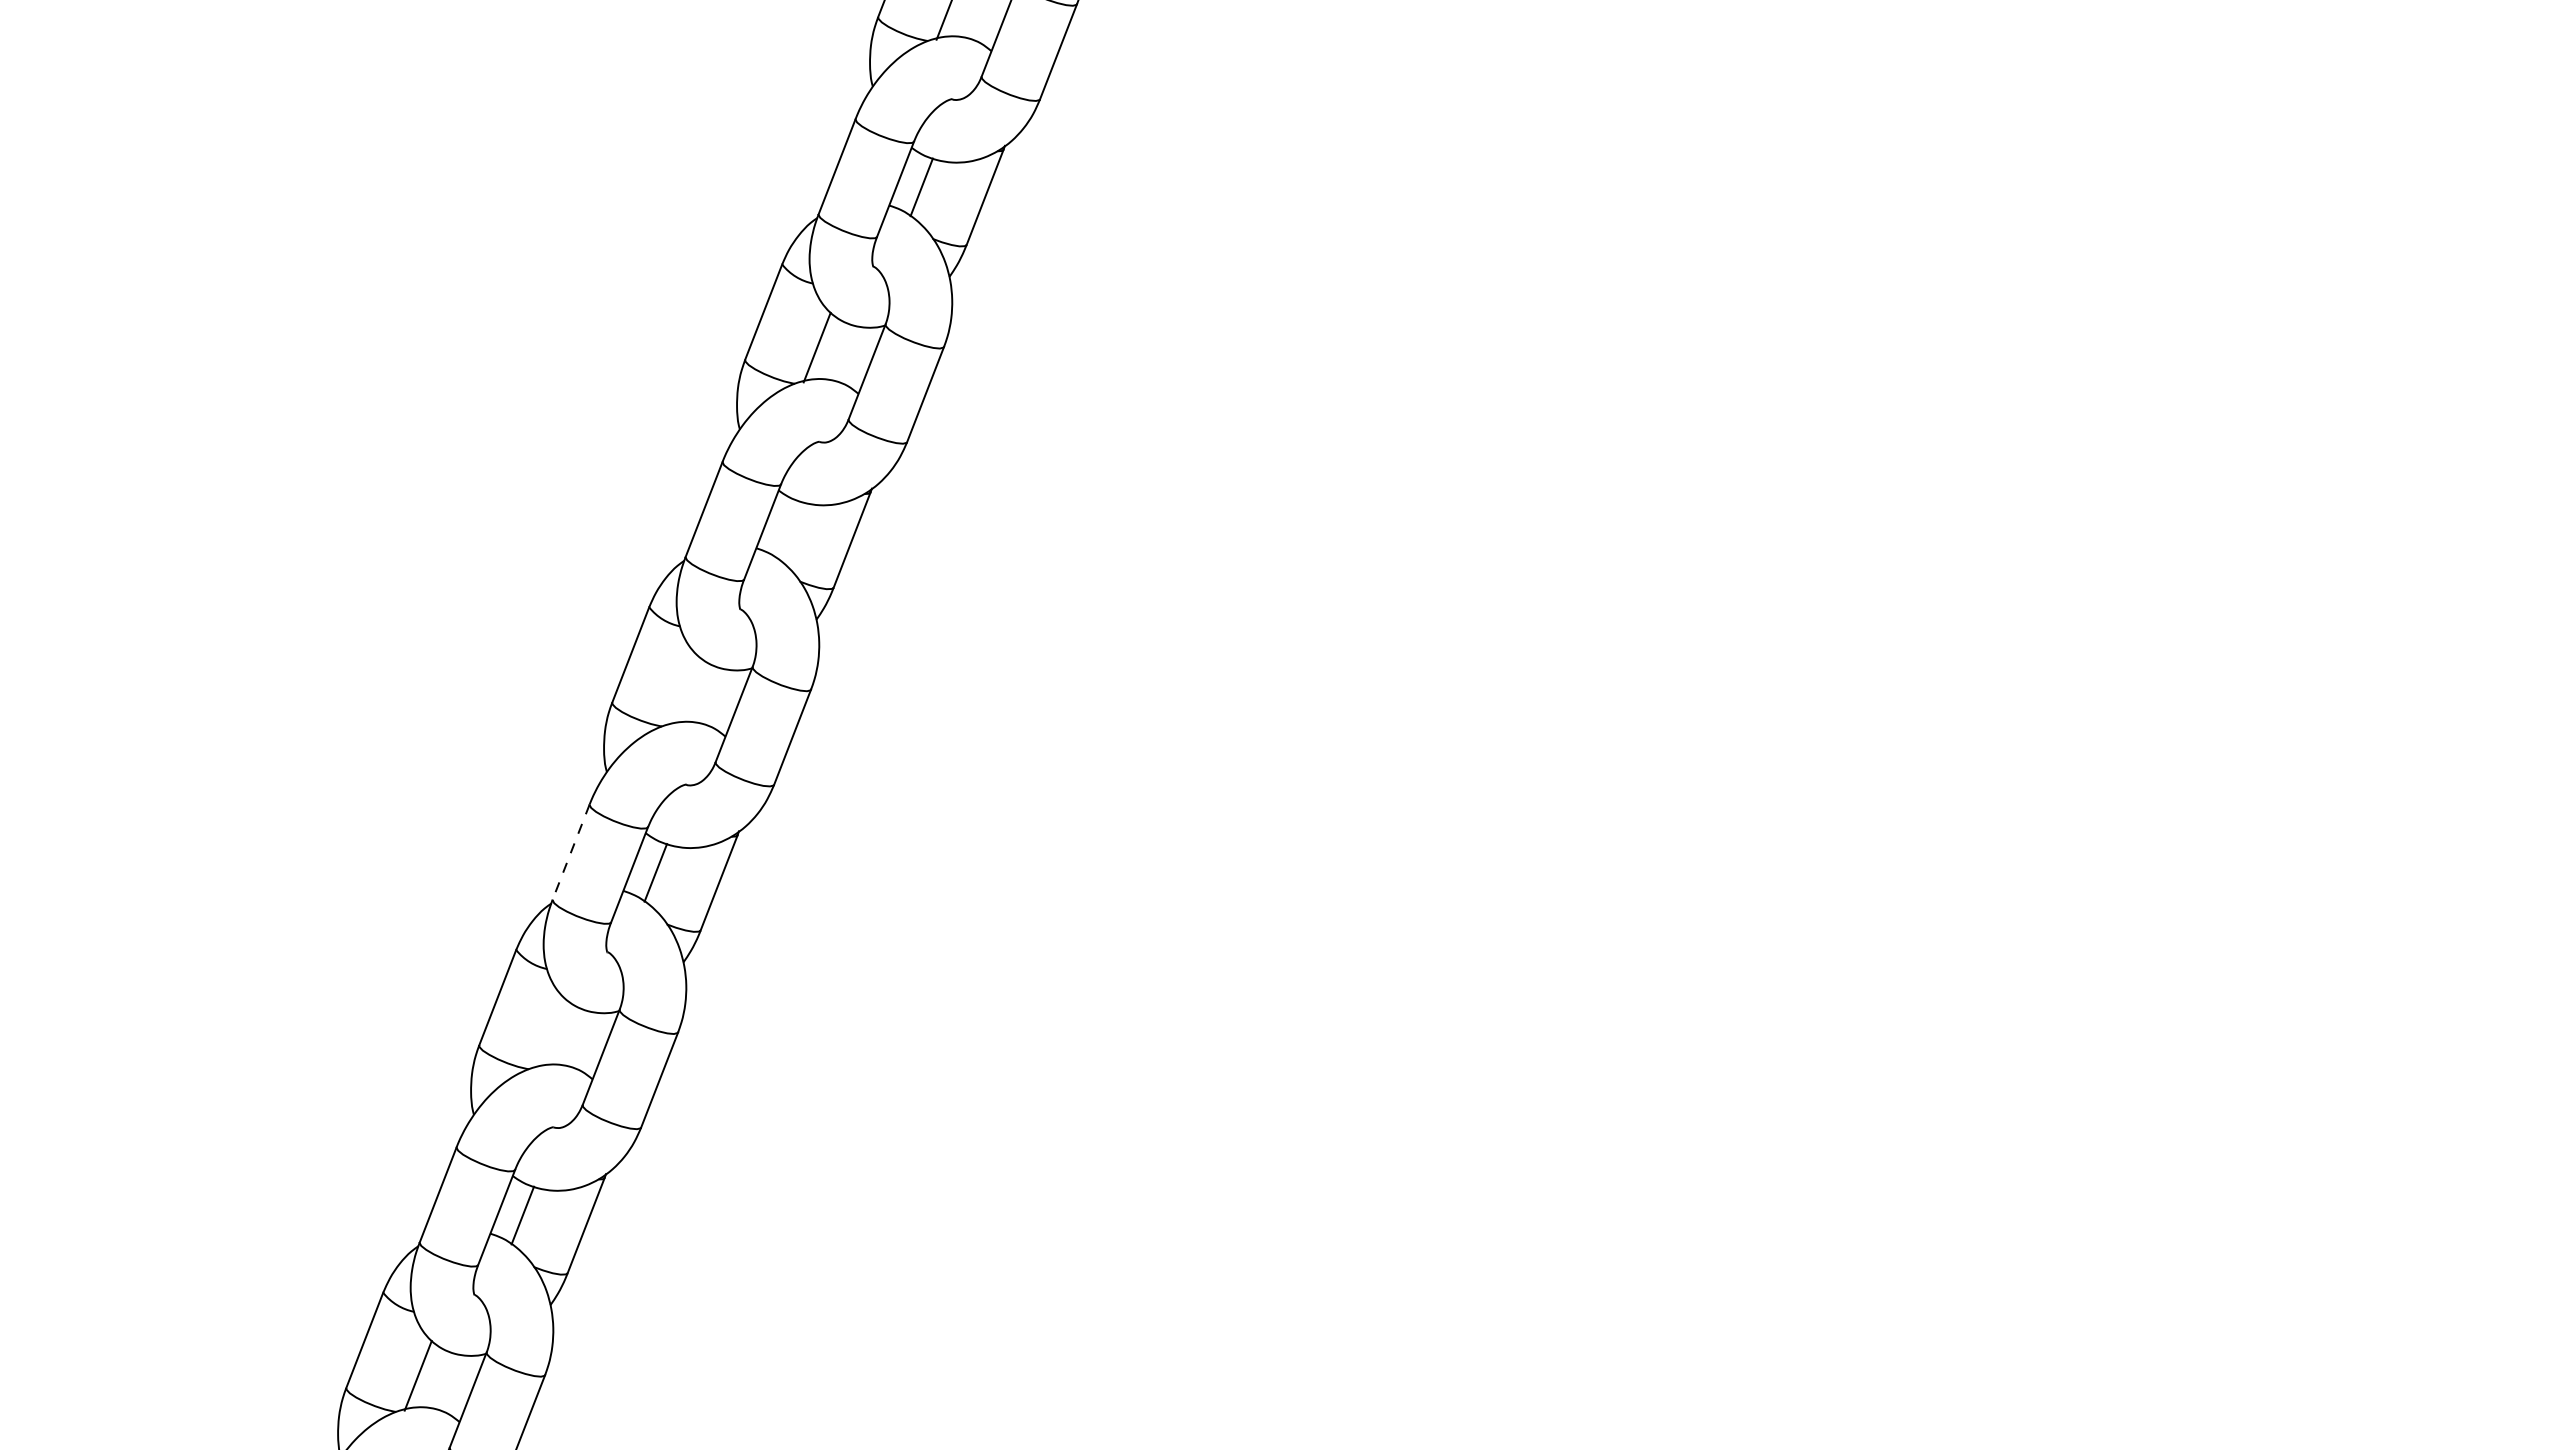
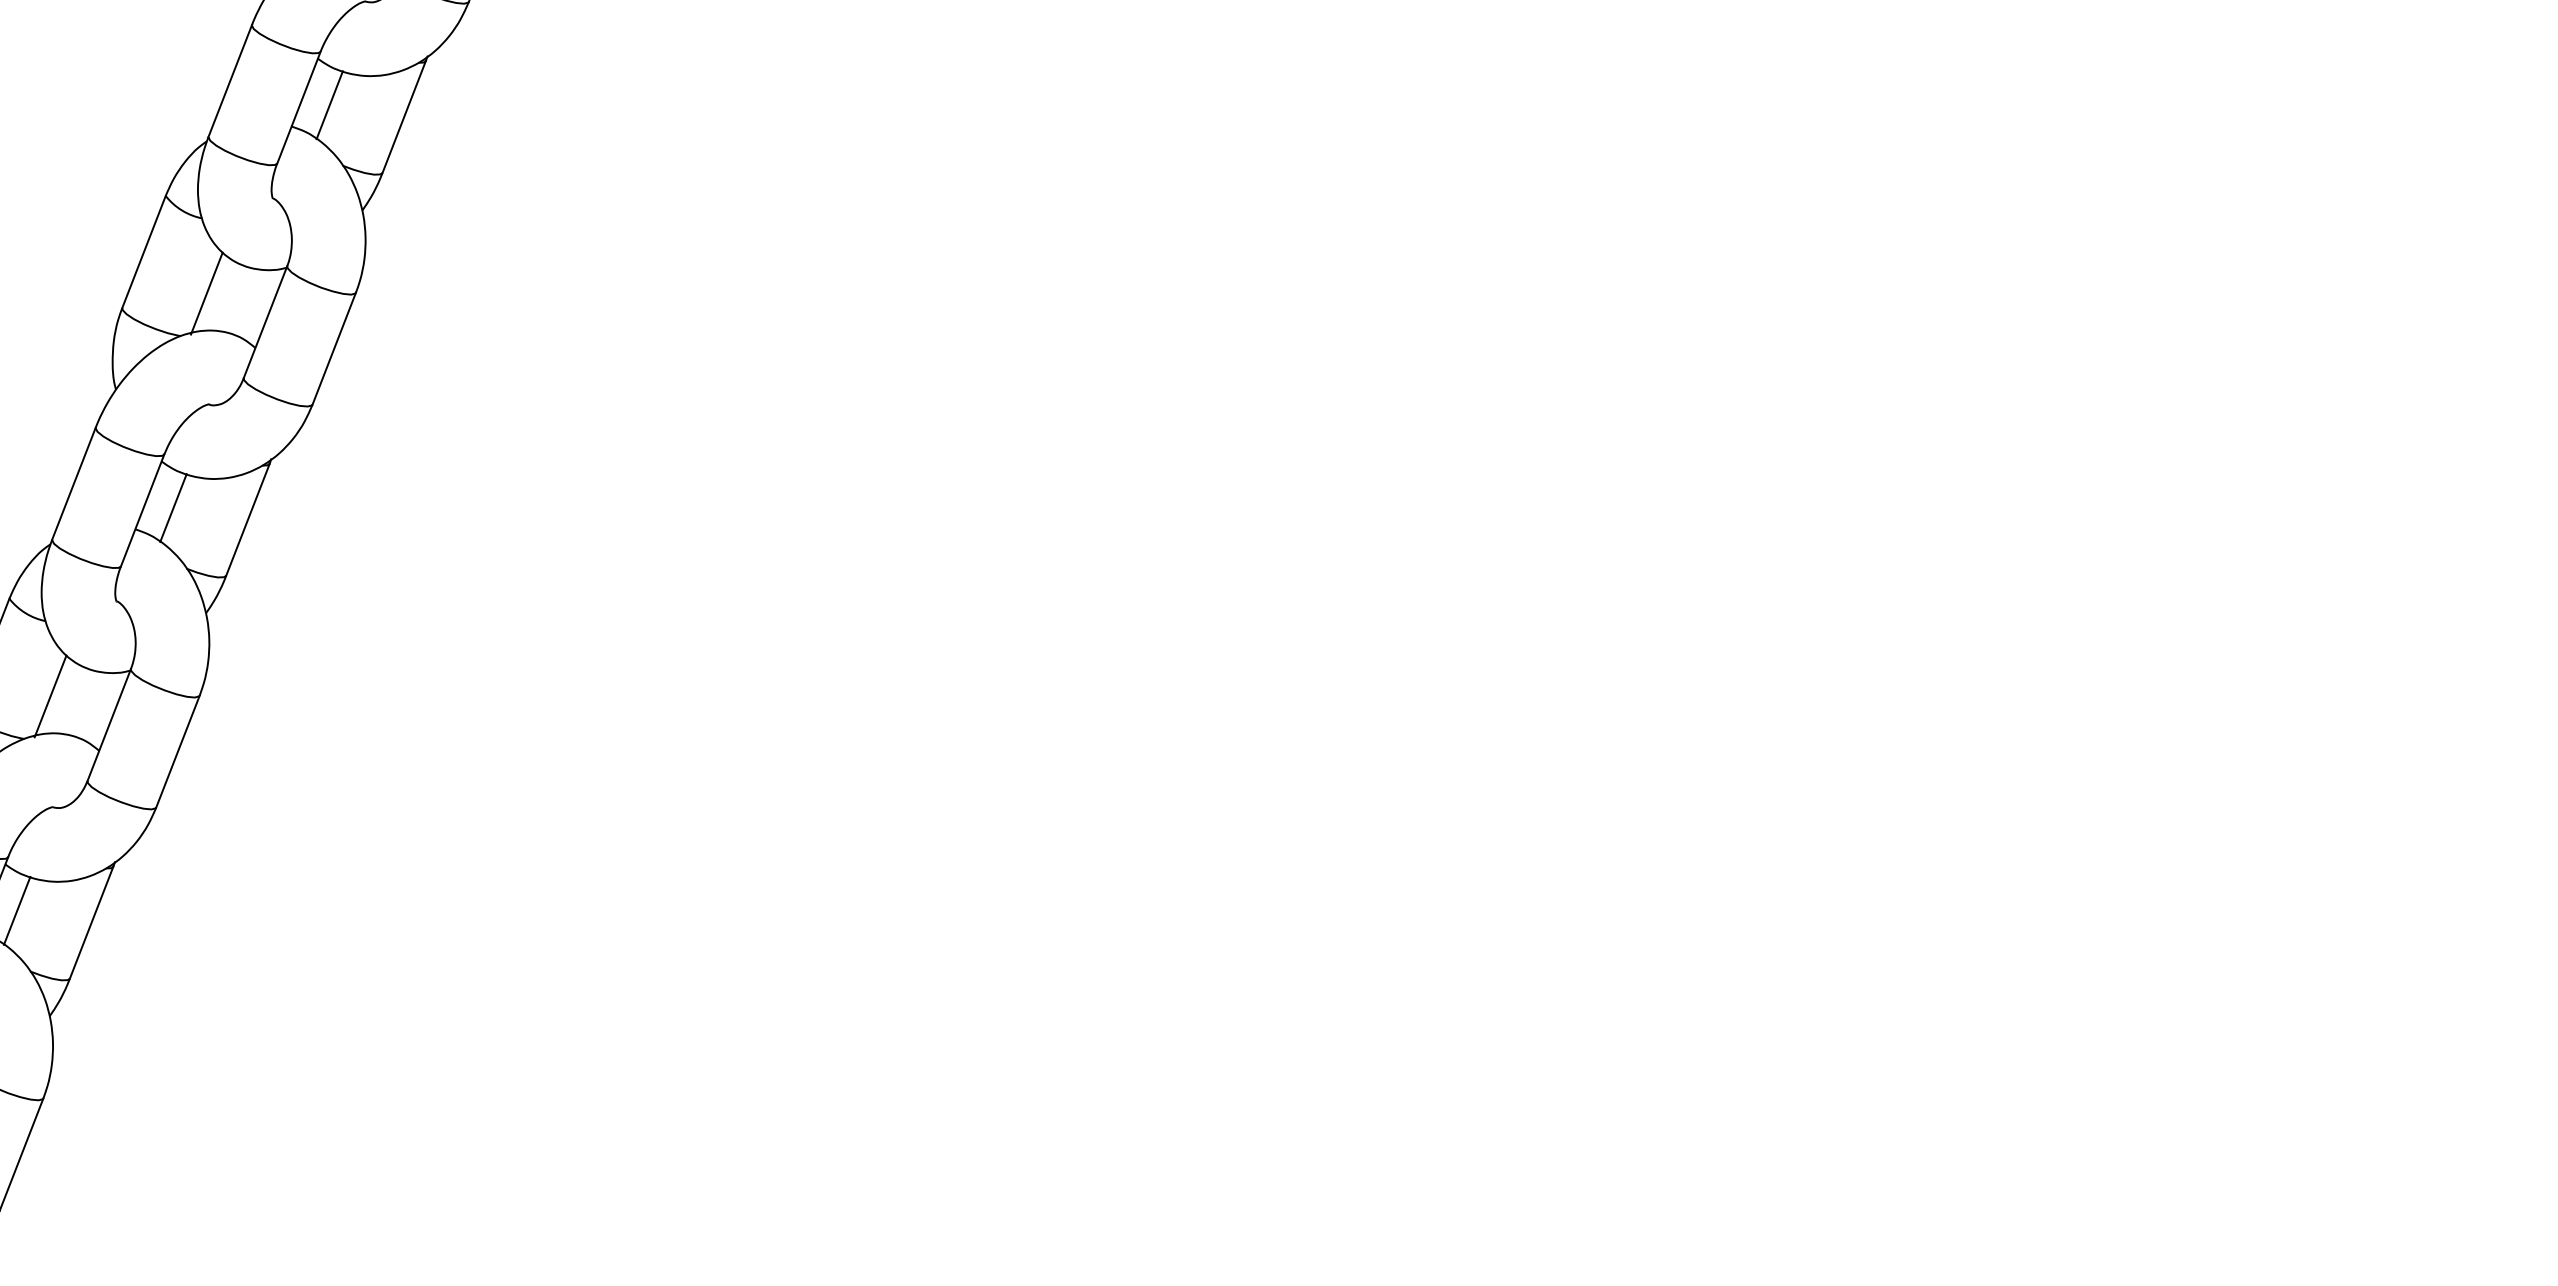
line: (788, 529) -> (329, 104), added
line: (683, 690) -> (206, 293), added
line: (570, 852) -> (73, 484), dashed -> solid
line: (550, 1032) -> (49, 695), added

